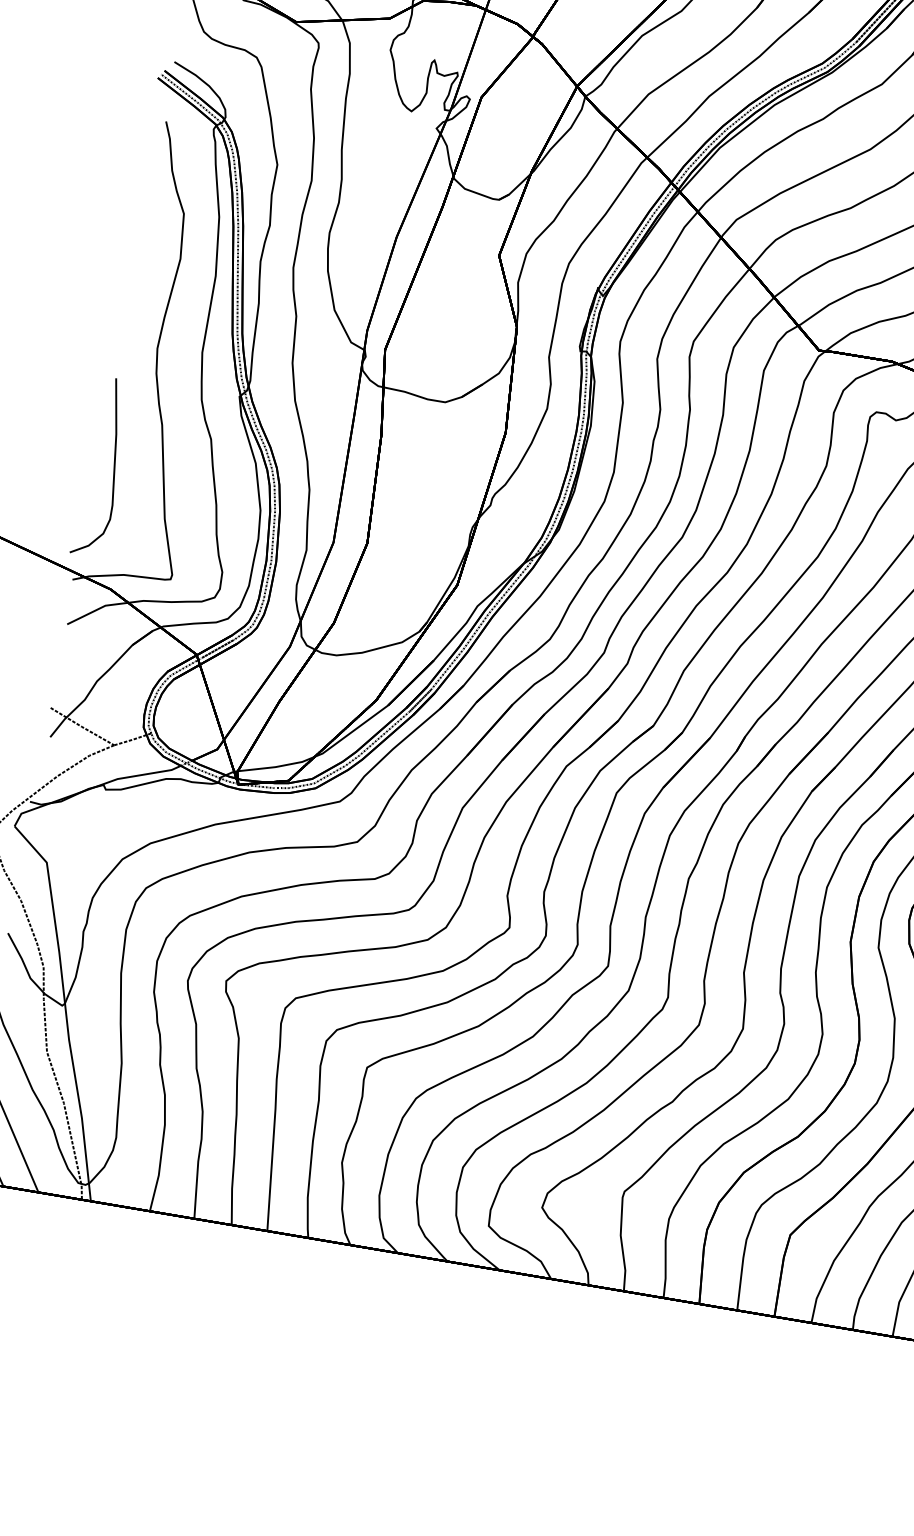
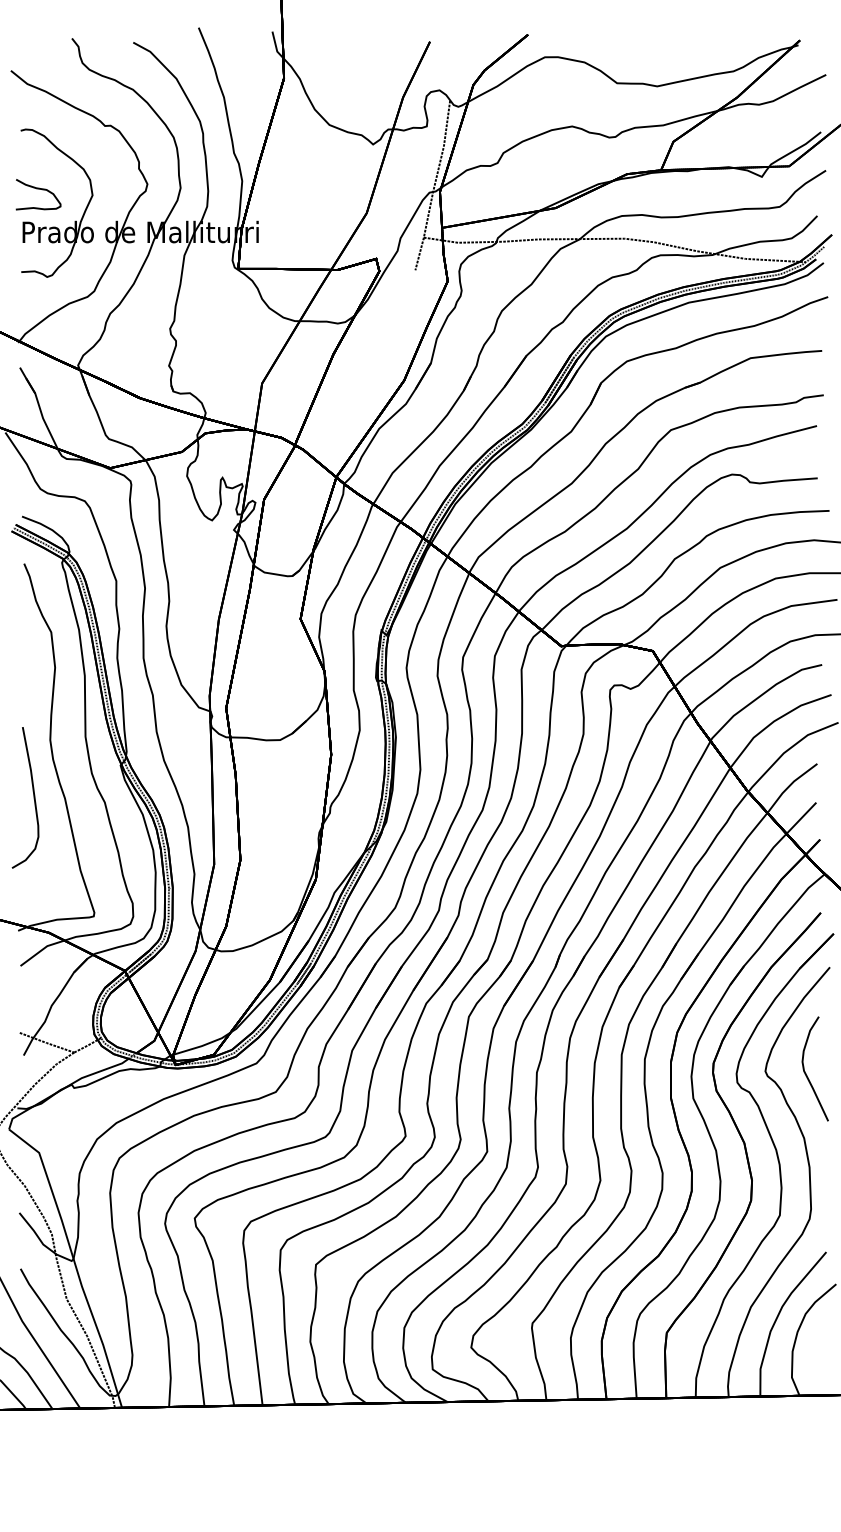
part: (113, 468) -> (33, 797), moved

